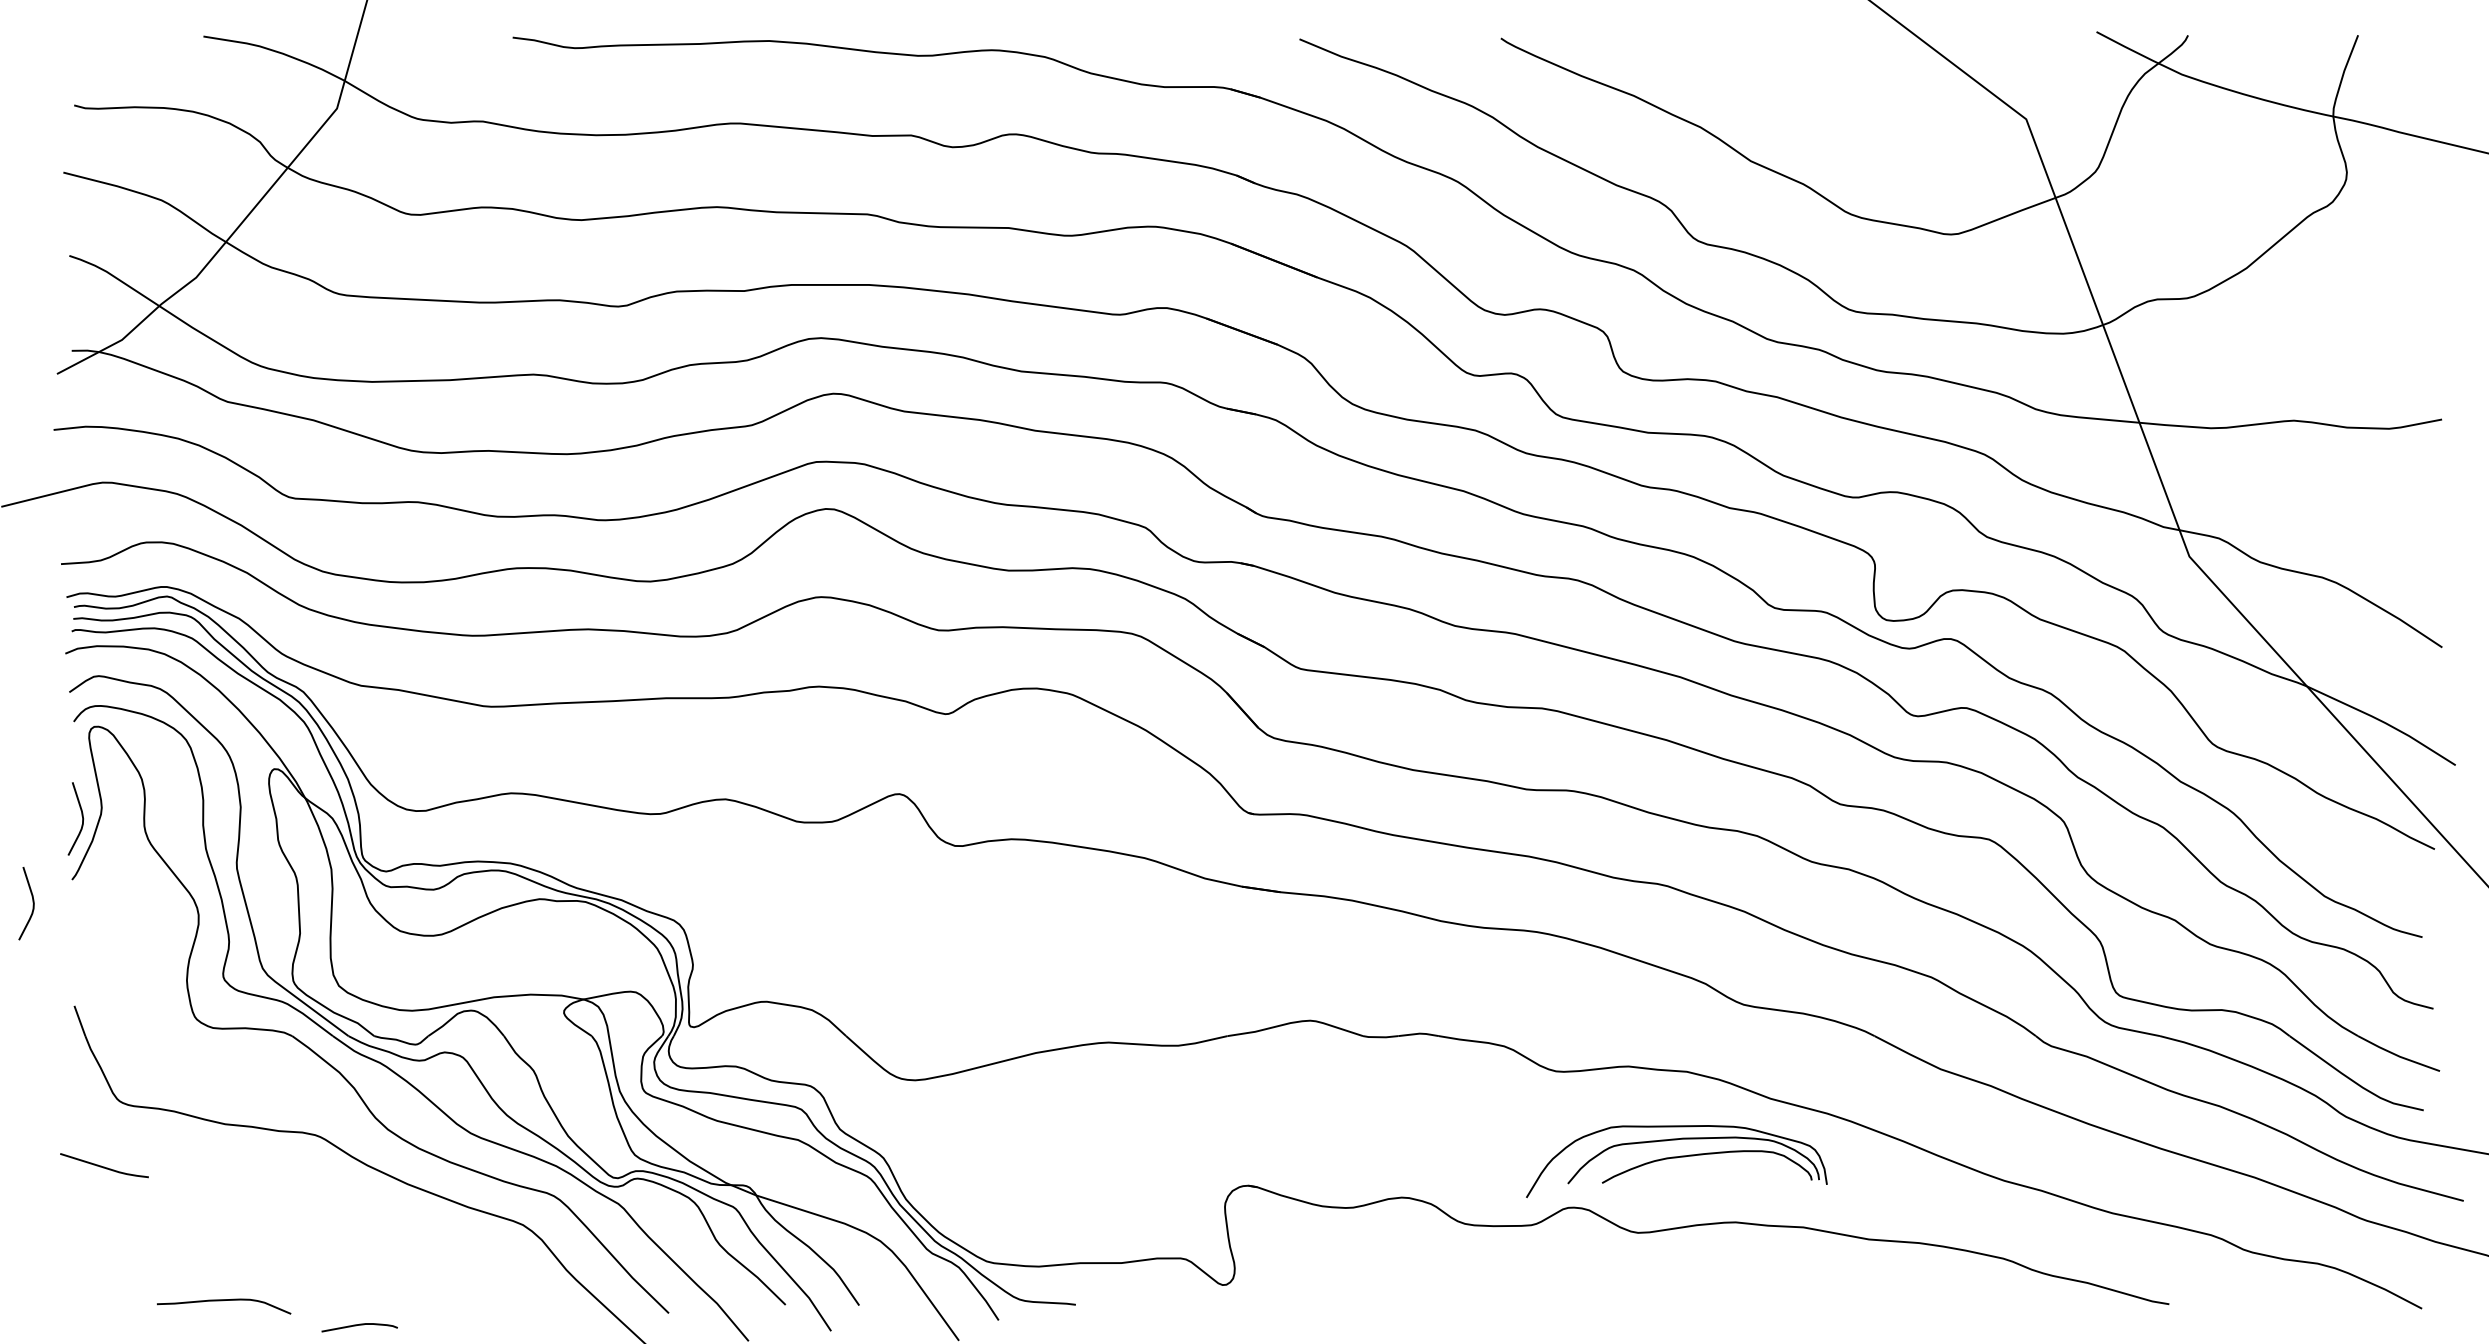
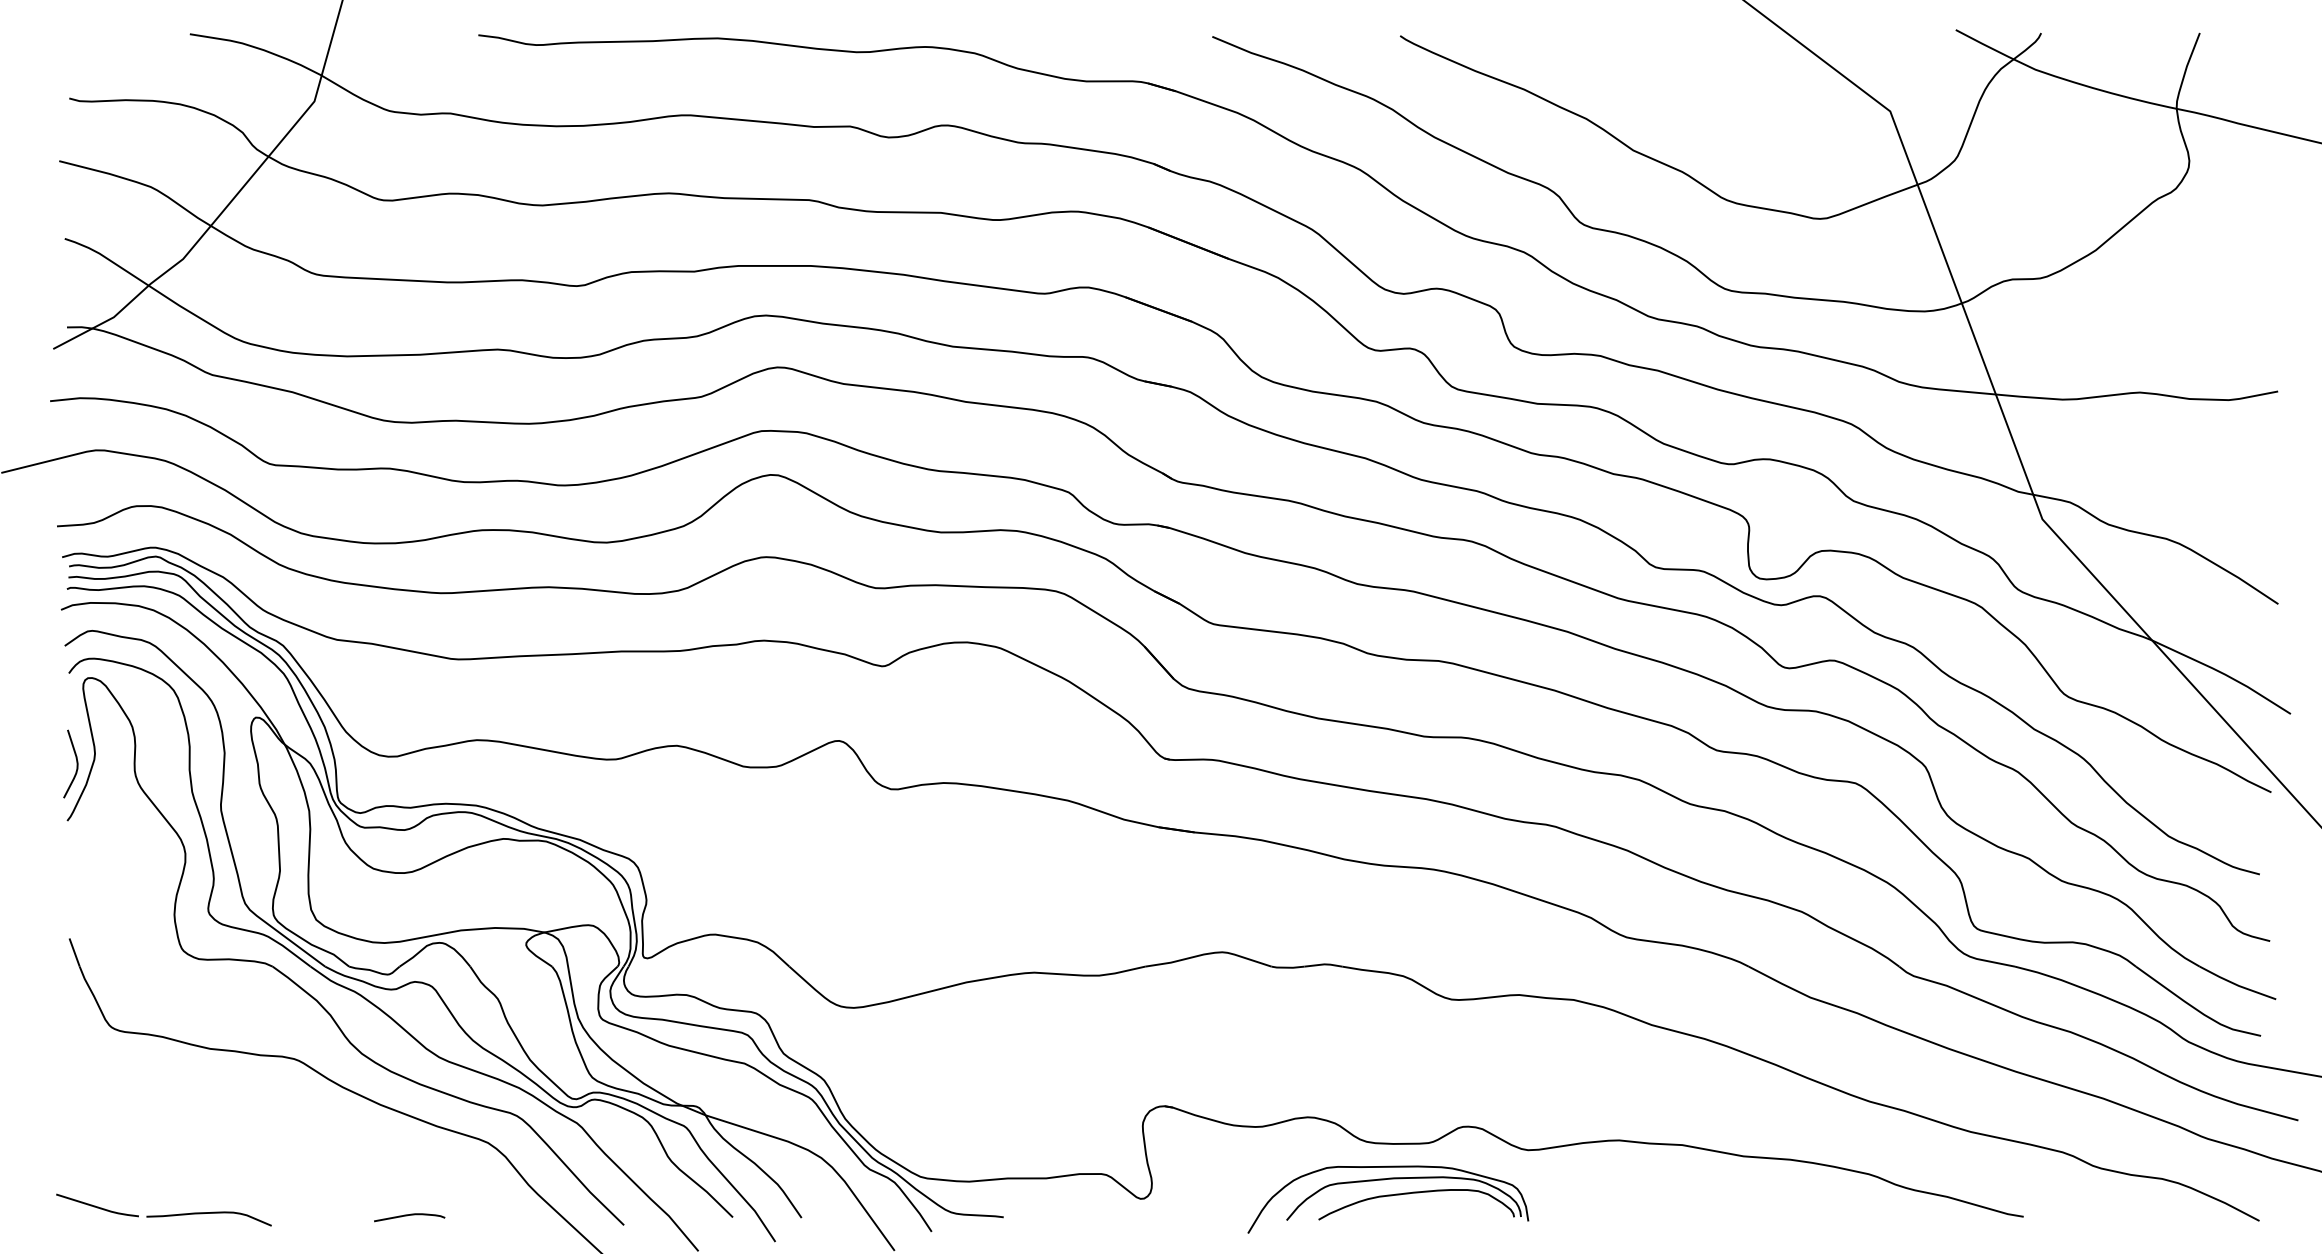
curve: (32, 903) -> (30, 842), removed
part: (1677, 1161) -> (1388, 1199), moved
line: (104, 1166) -> (97, 1206), moved
curve: (359, 1325) -> (409, 1215), moved

